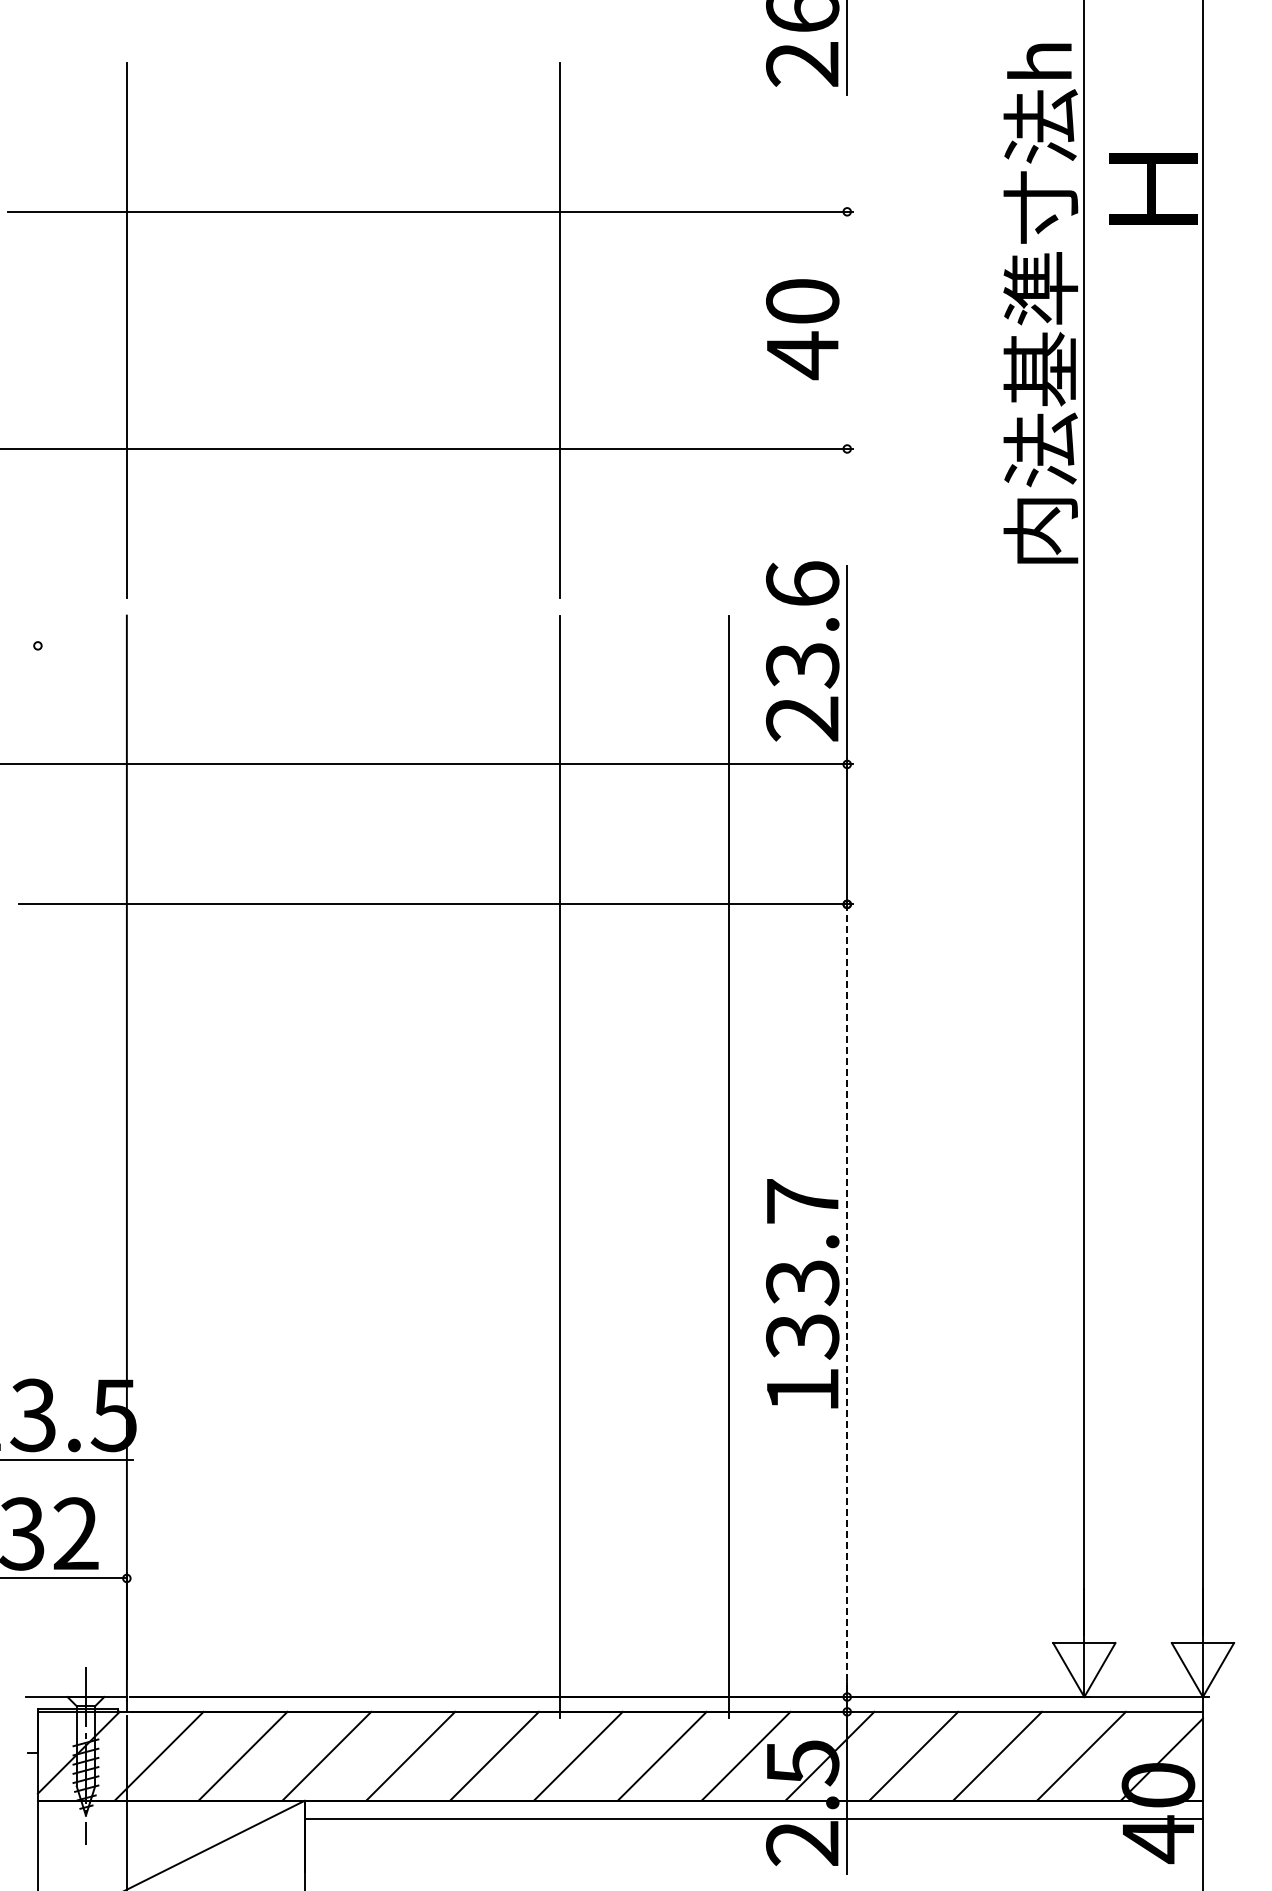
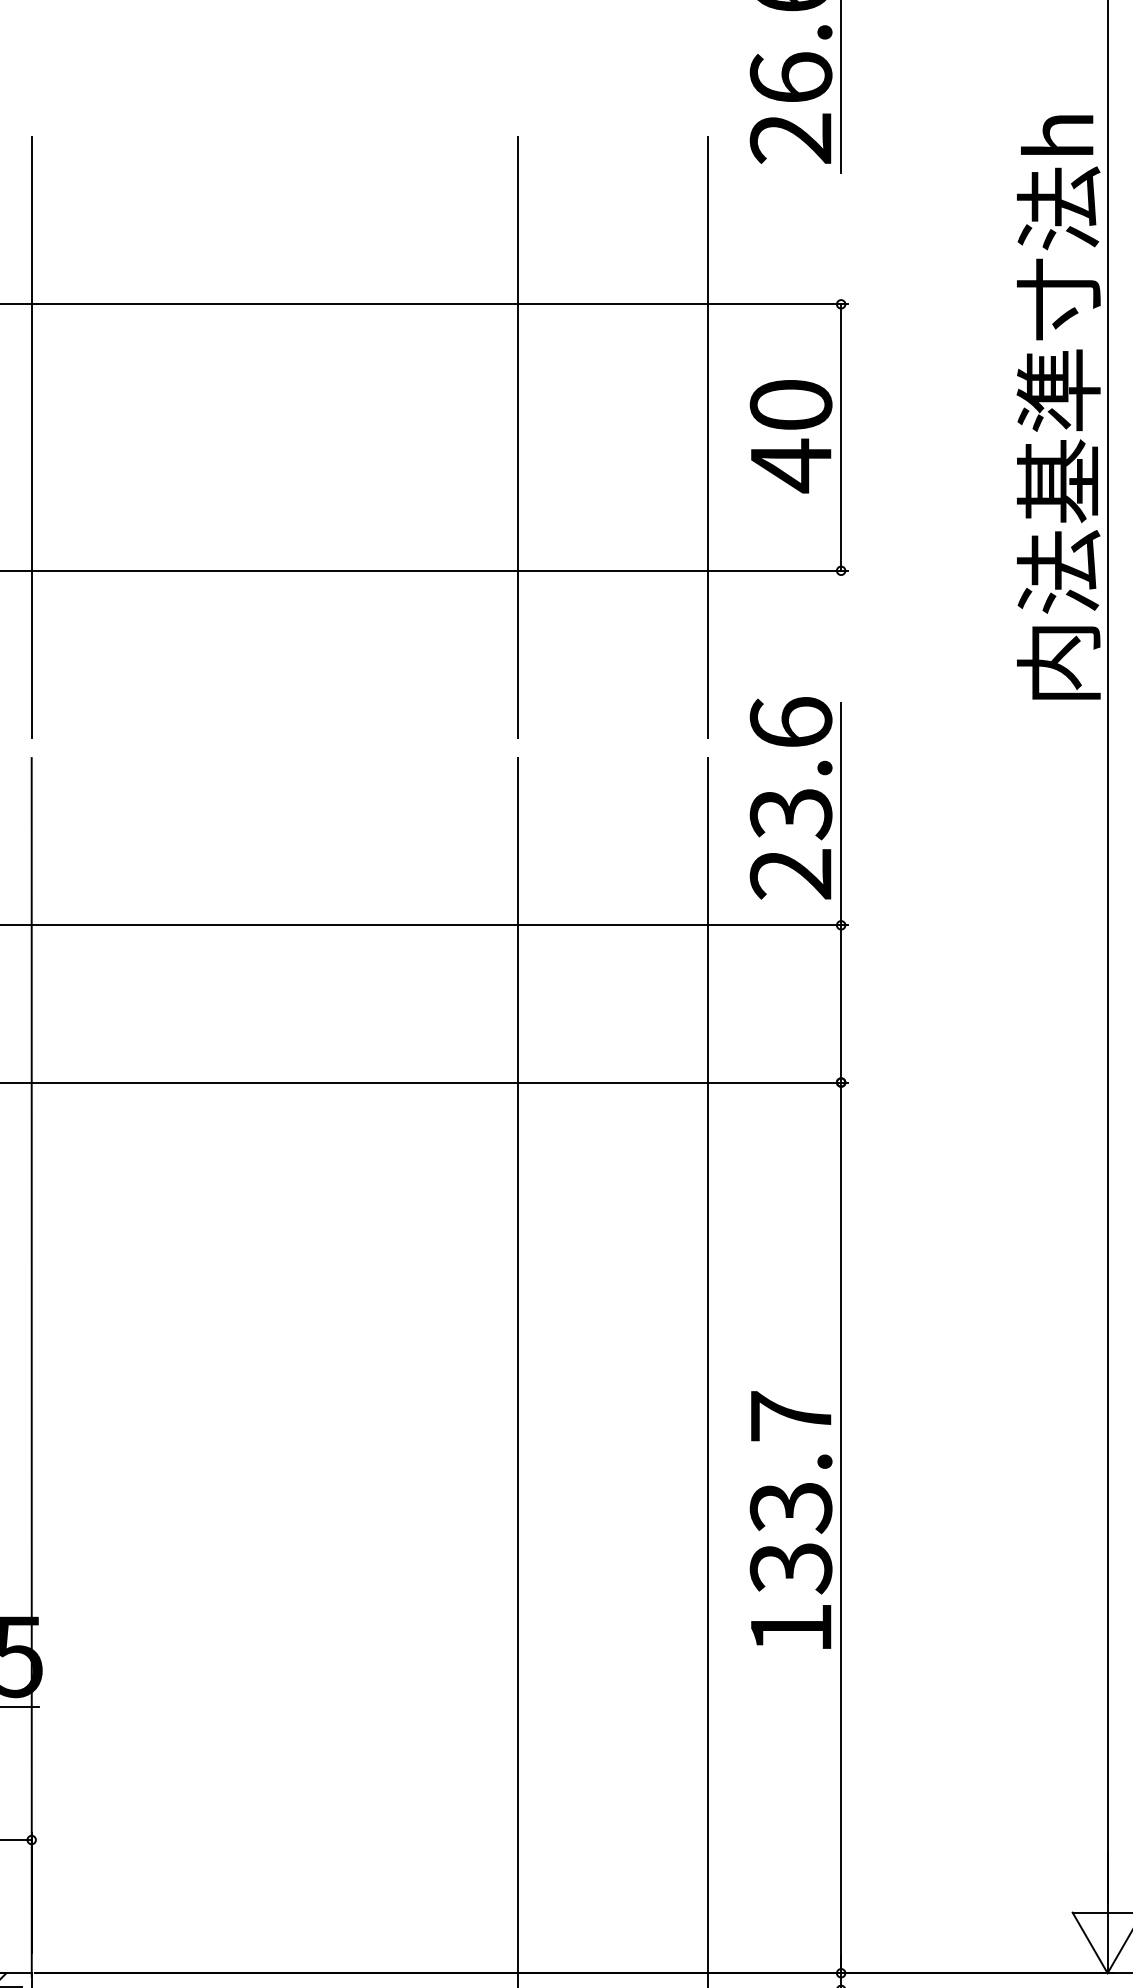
line: (847, 329) -> (841, 436), added
line: (728, 330) -> (707, 437), added
line: (847, 1301) -> (841, 1528), dashed -> solid

